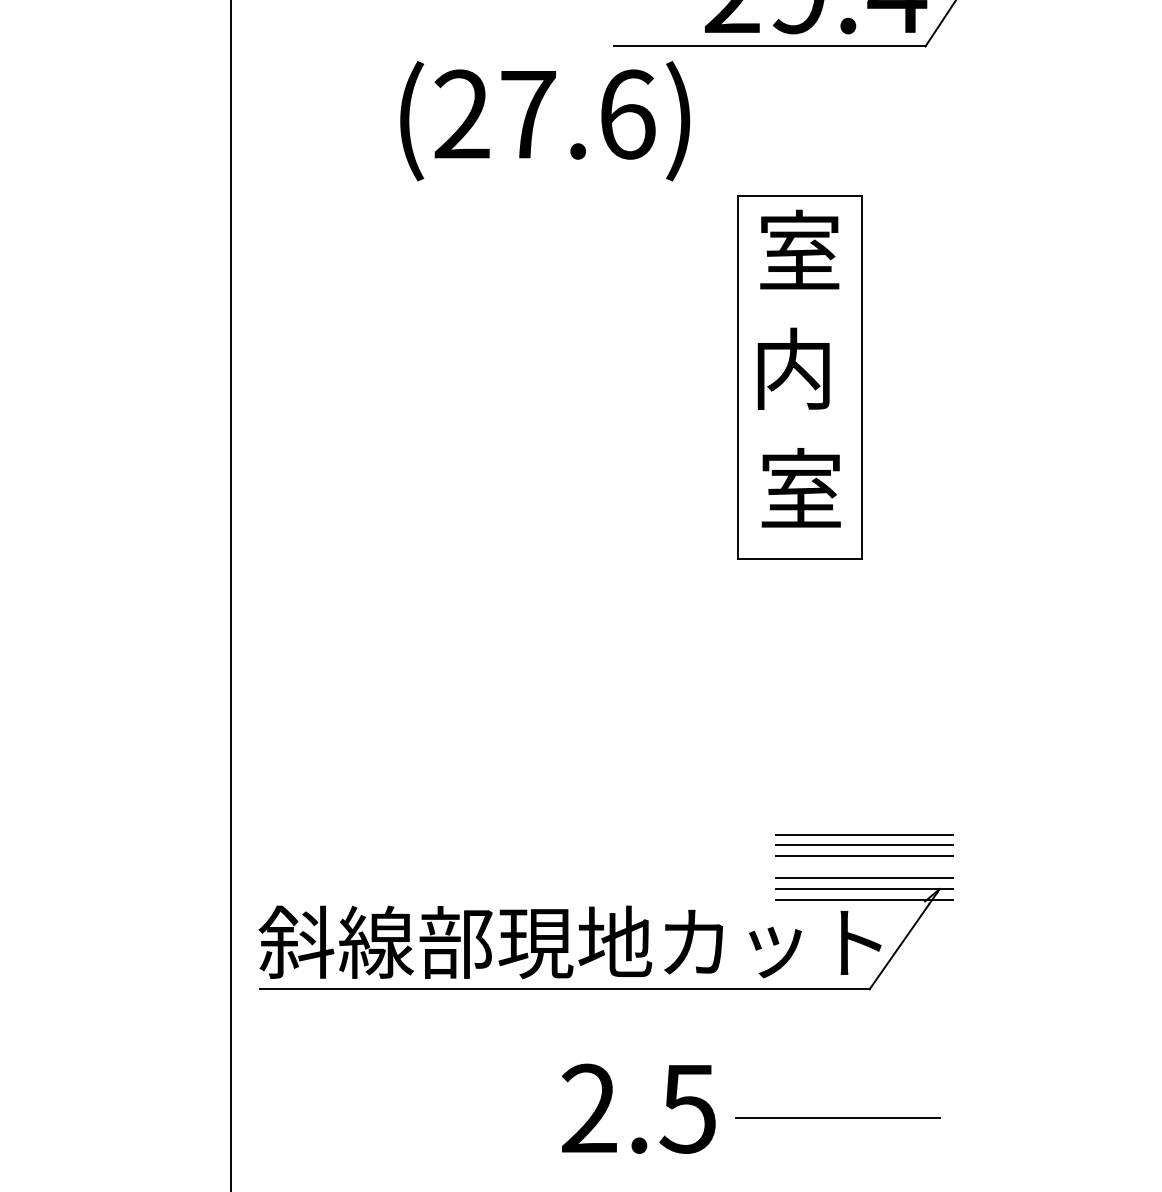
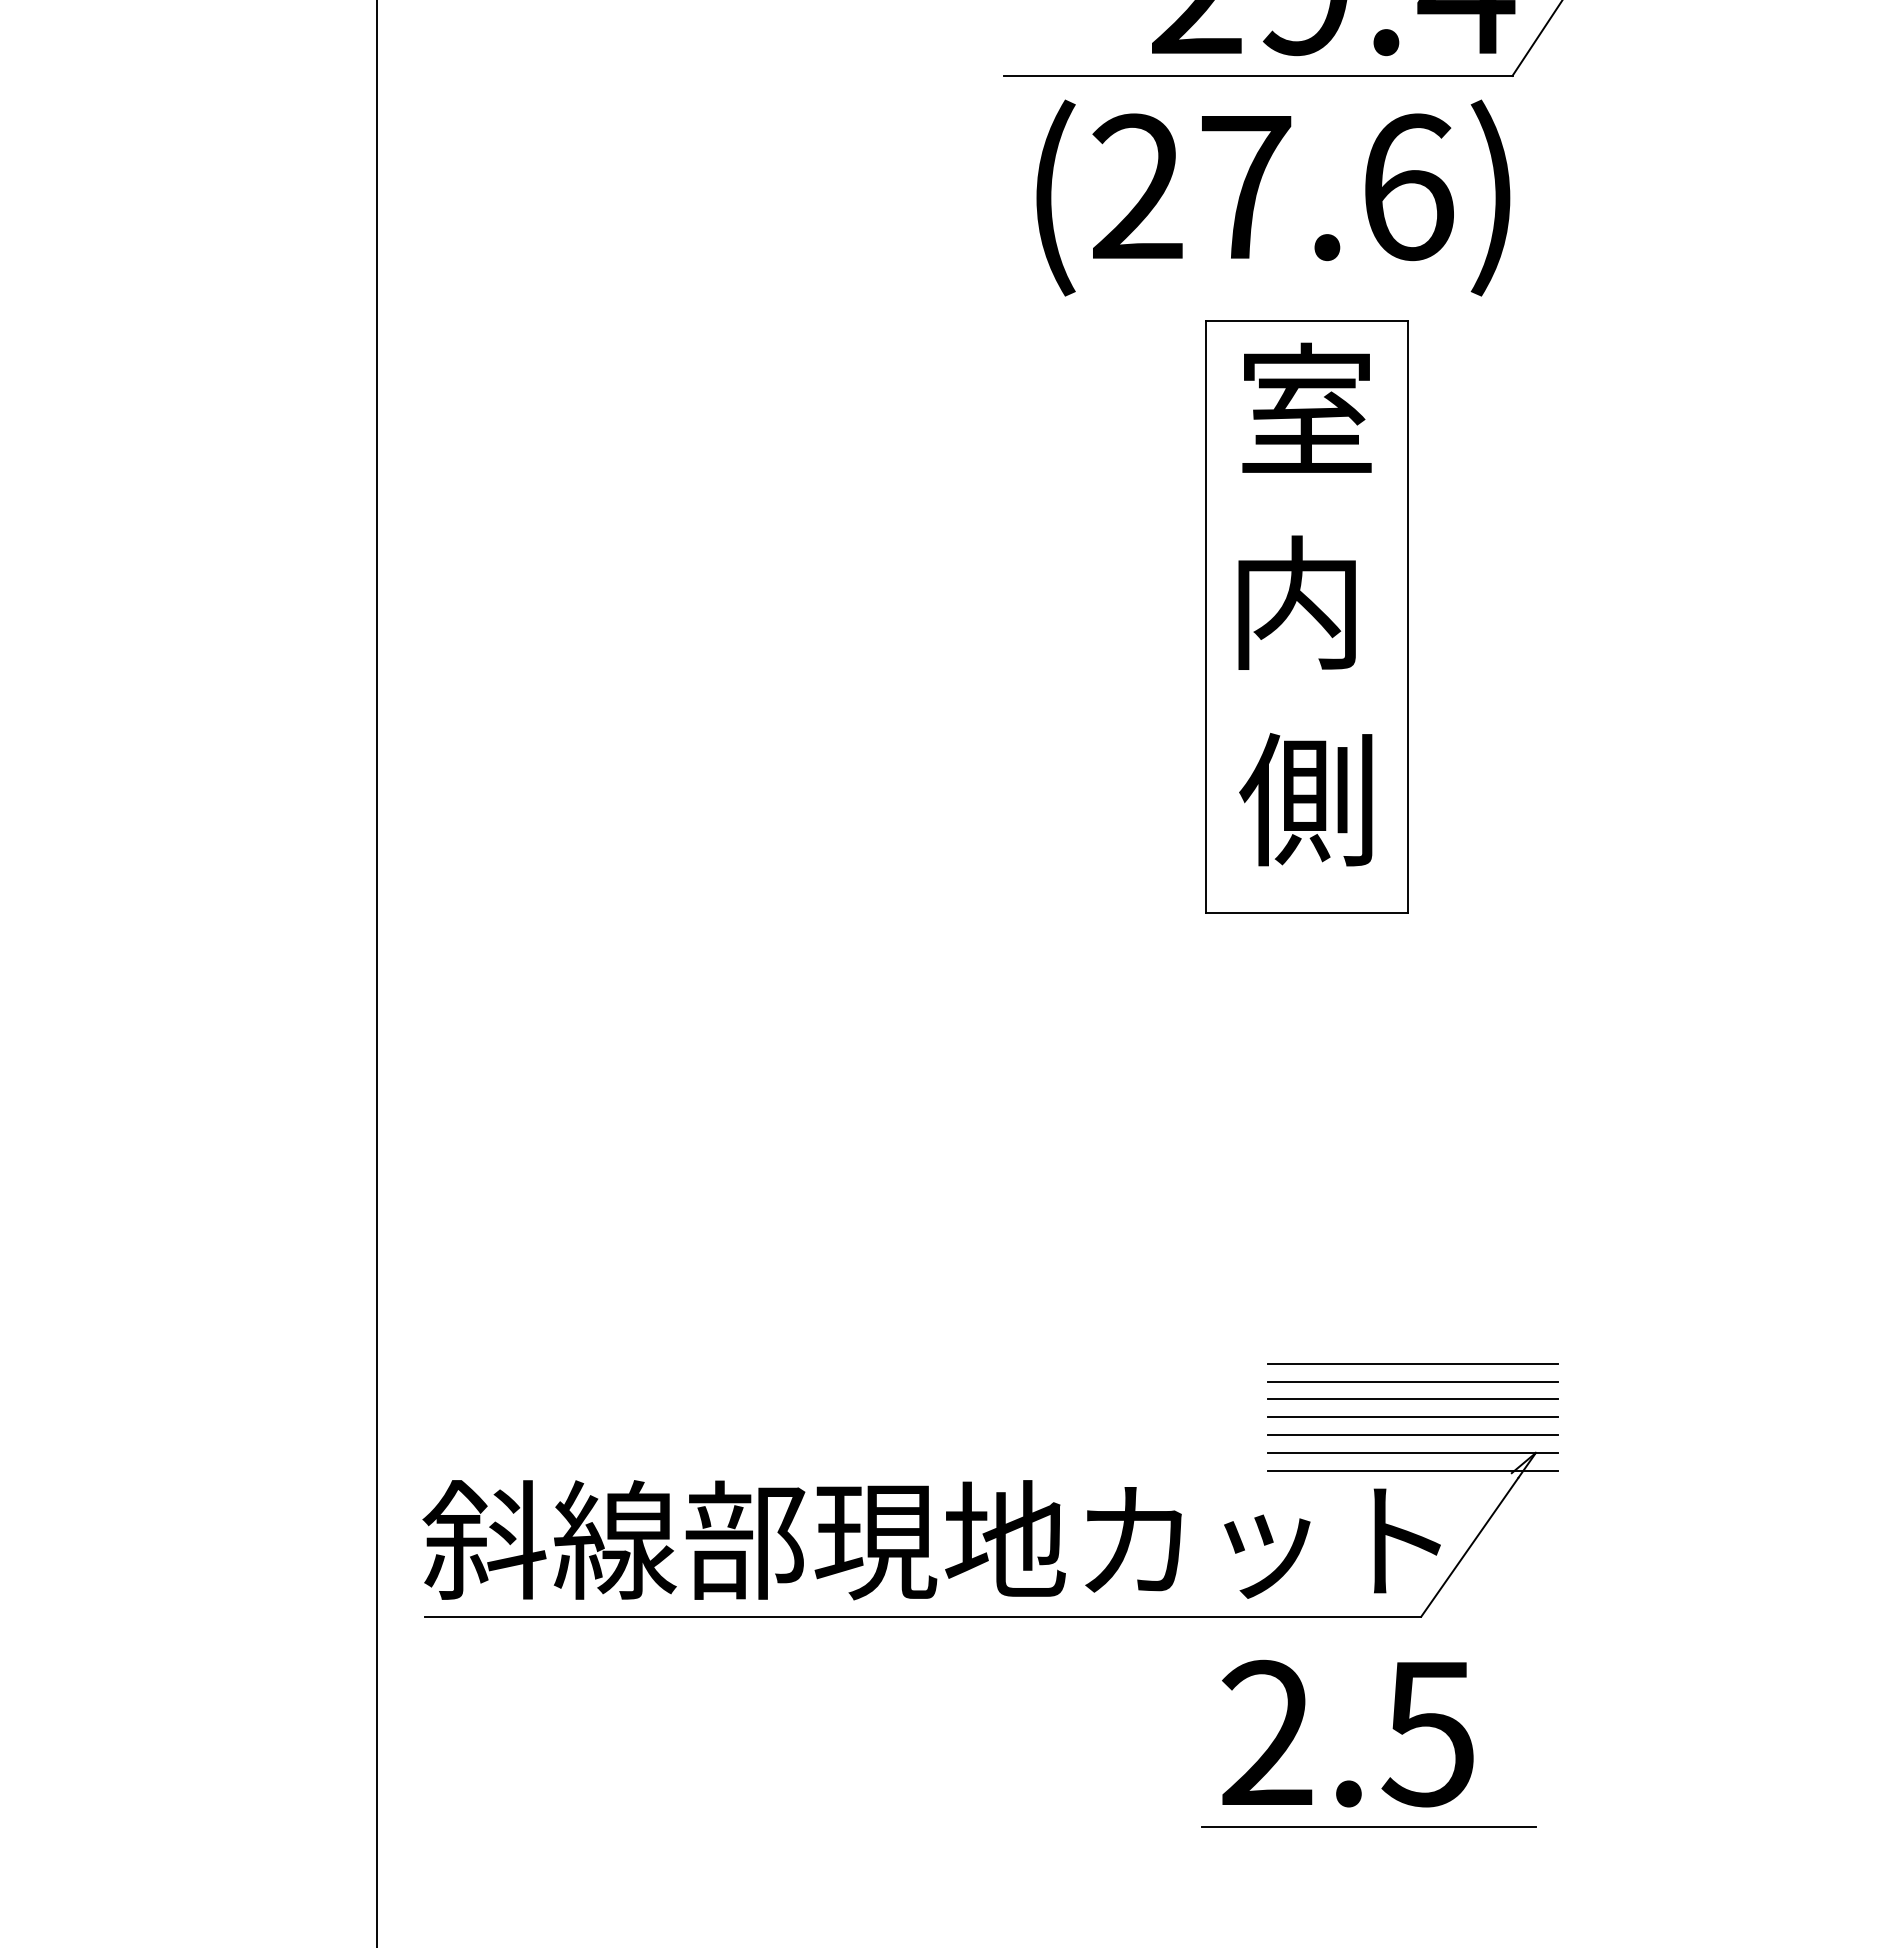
text: (545, 121) -> (1273, 198), moved
text: (799, 489) -> (1306, 799), 室 -> 側
line: (864, 867) -> (1412, 1417), added
text: (638, 1108) -> (1347, 1733), moved

